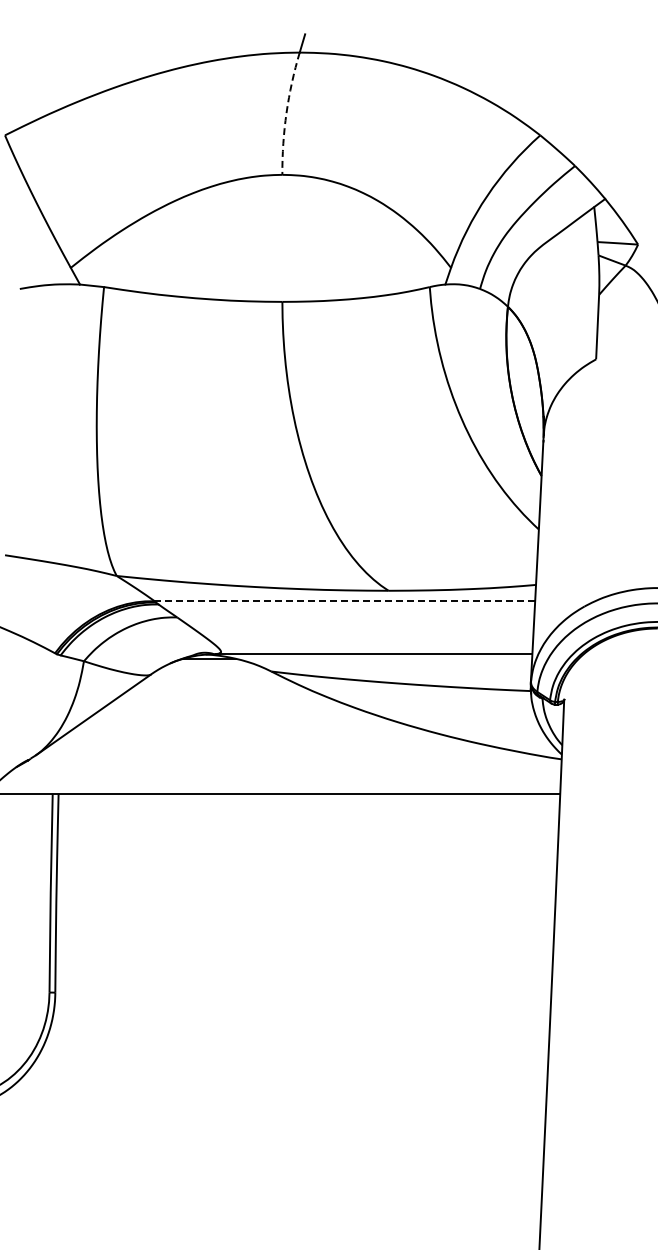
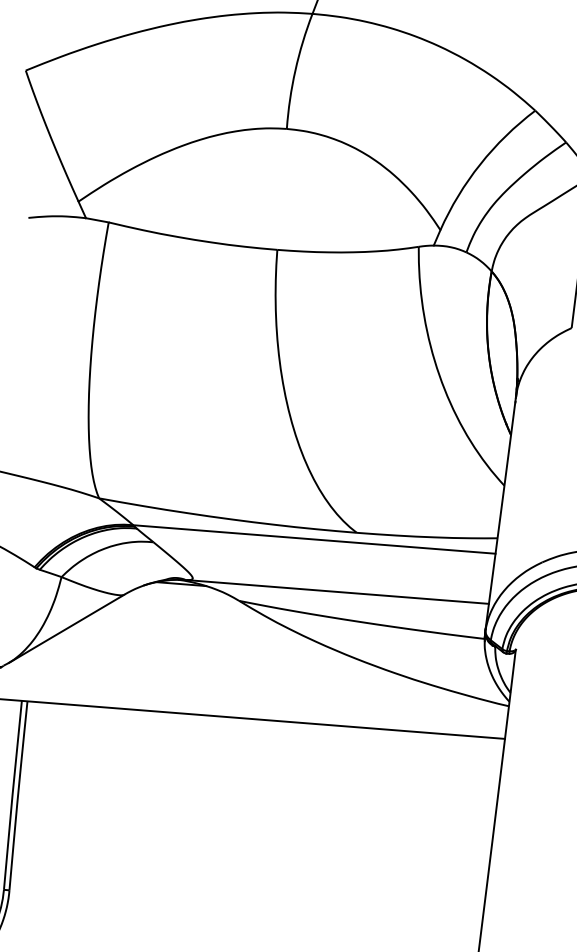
arc: (286, 113) -> (295, 70), dashed -> solid
line: (344, 601) -> (314, 539), dashed -> solid

